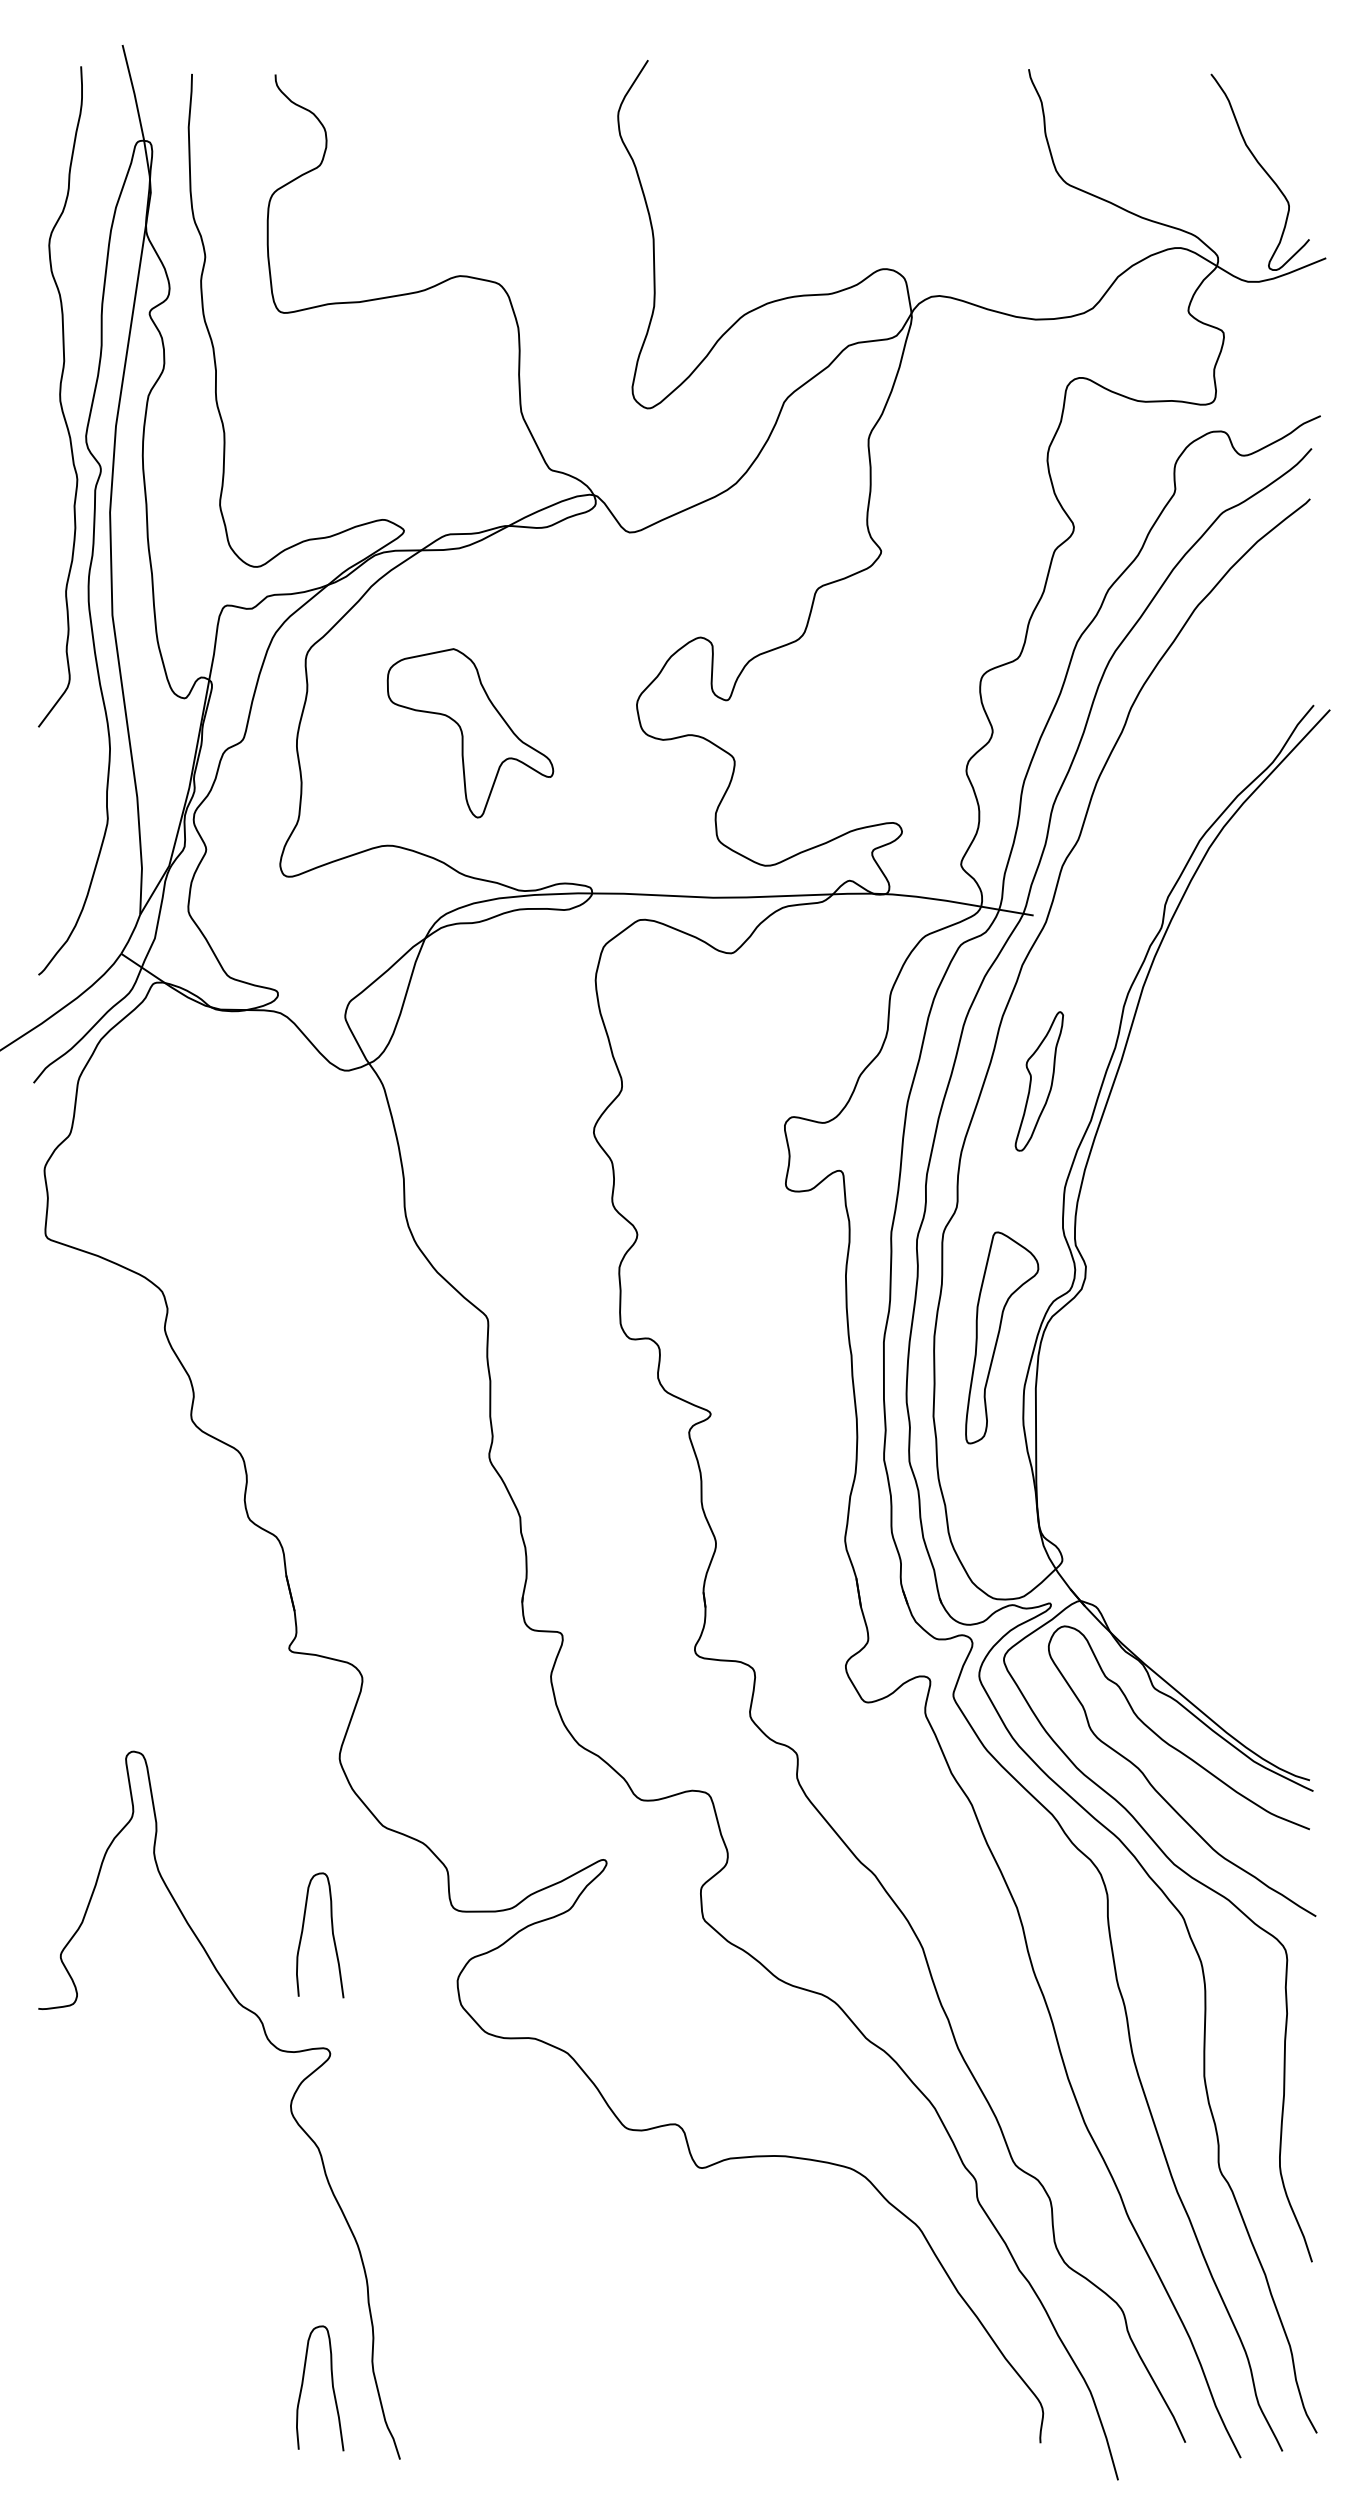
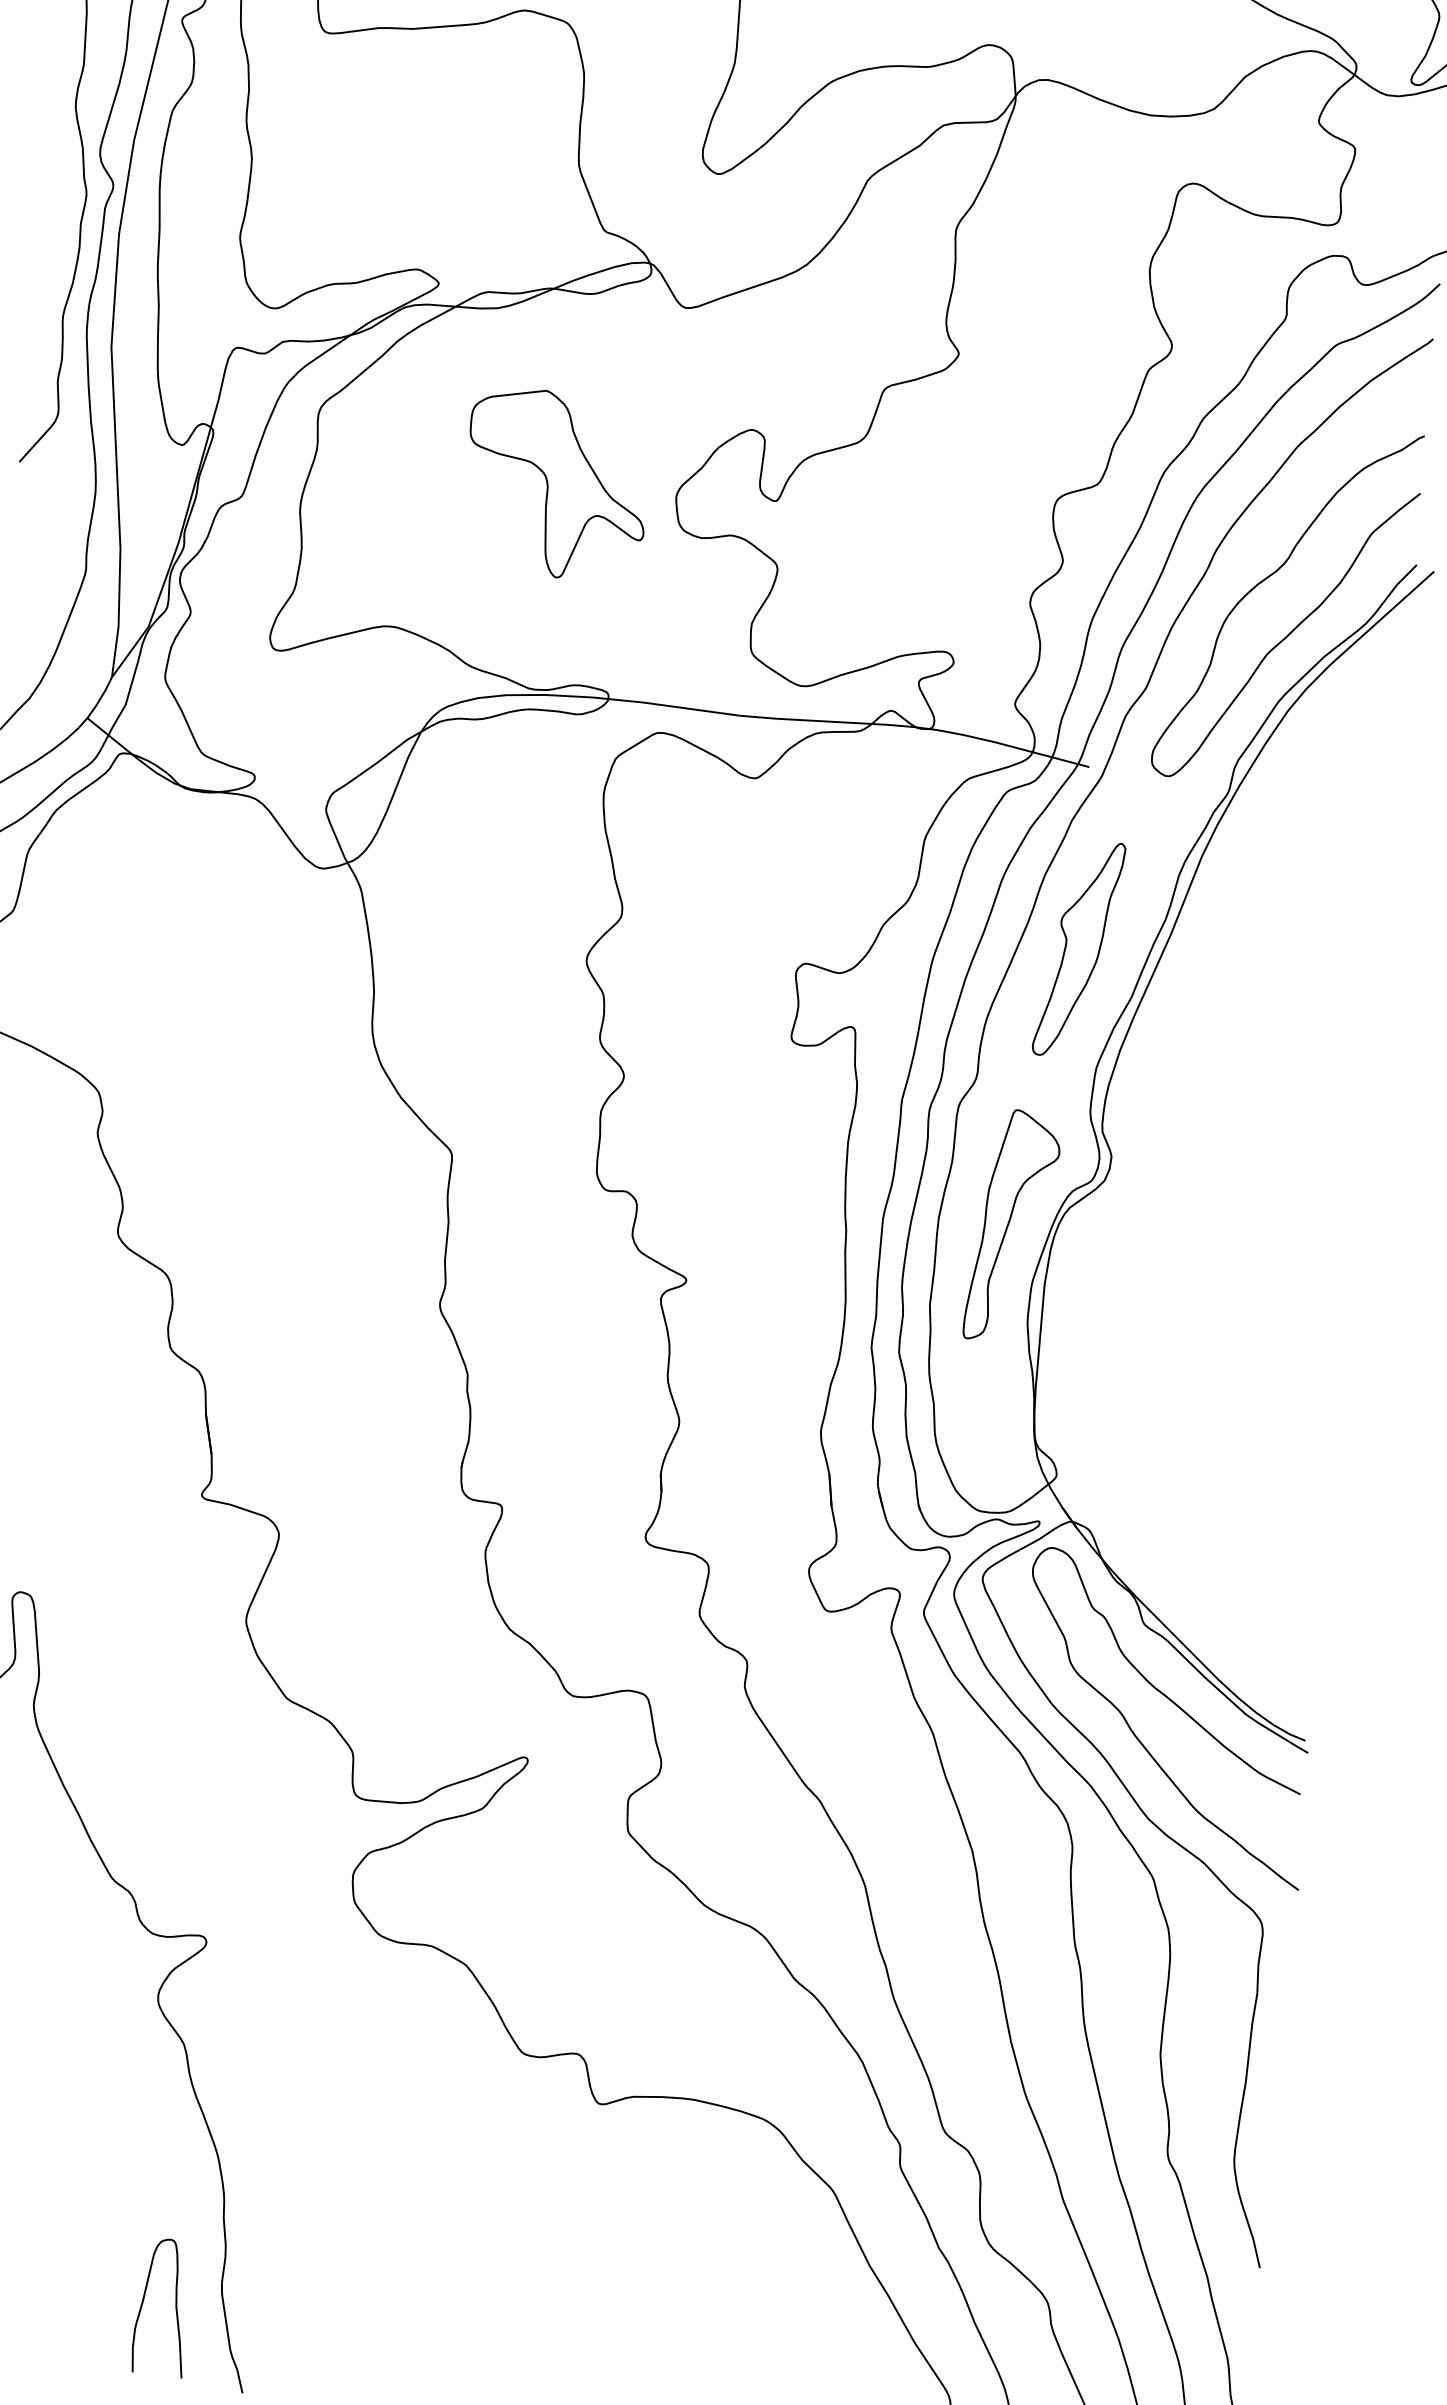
part: (470, 733) -> (556, 484), moved
curve: (1214, 764) -> (1302, 619), added
part: (1039, 1081) -> (1079, 949), size x1.43
curve: (331, 1931) -> (220, 1808), removed

